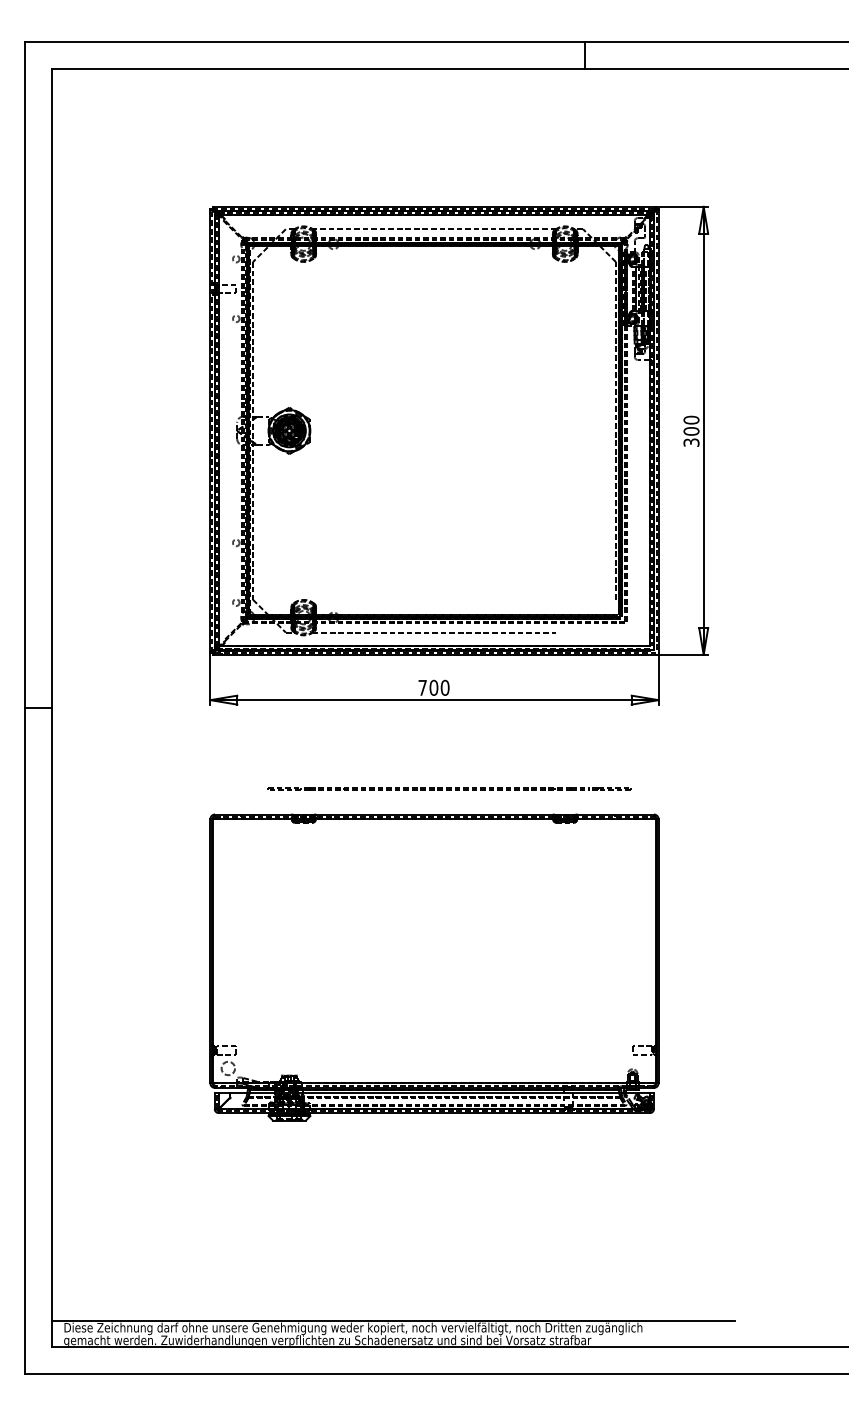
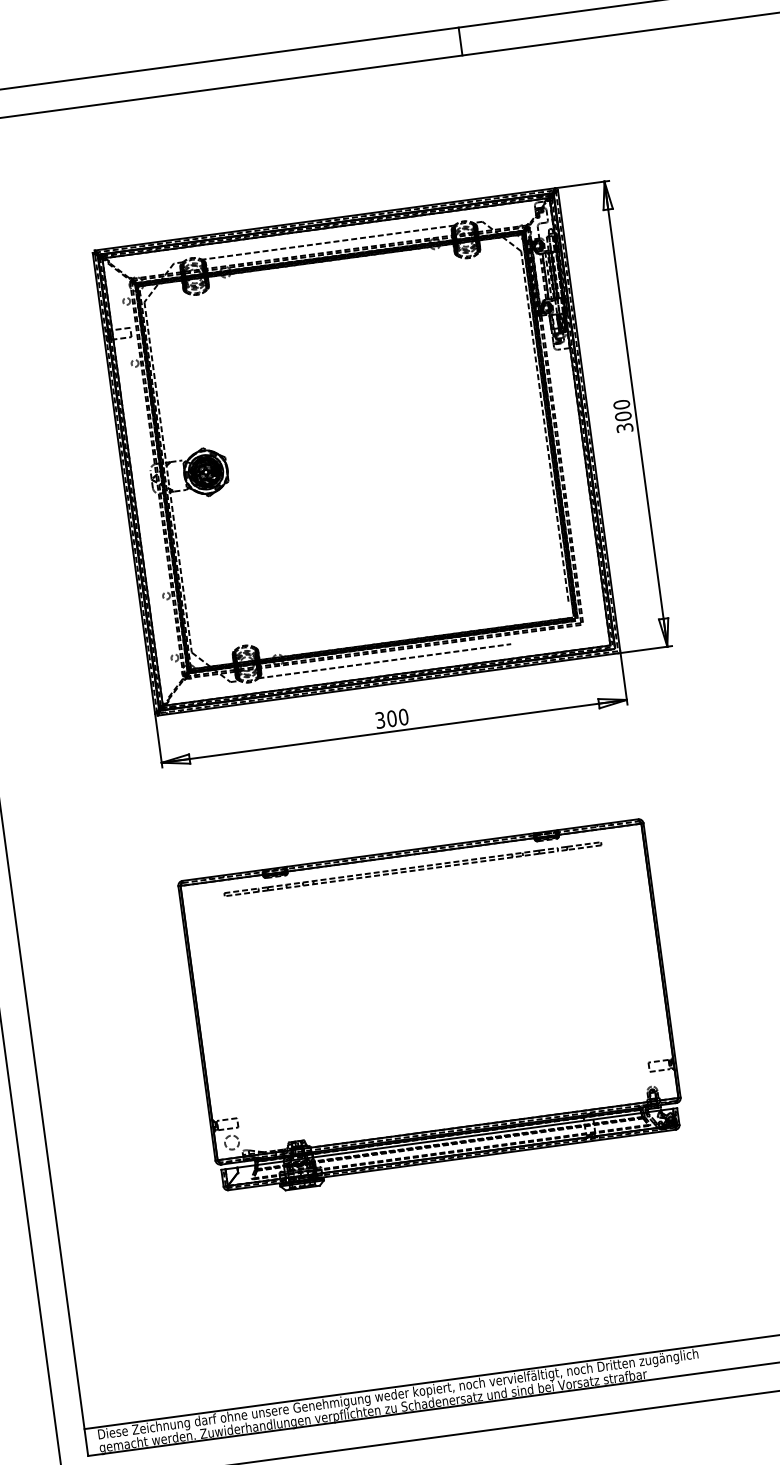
text: (422, 687) -> (380, 719), 700 -> 300
line: (449, 788) -> (412, 868), moved

